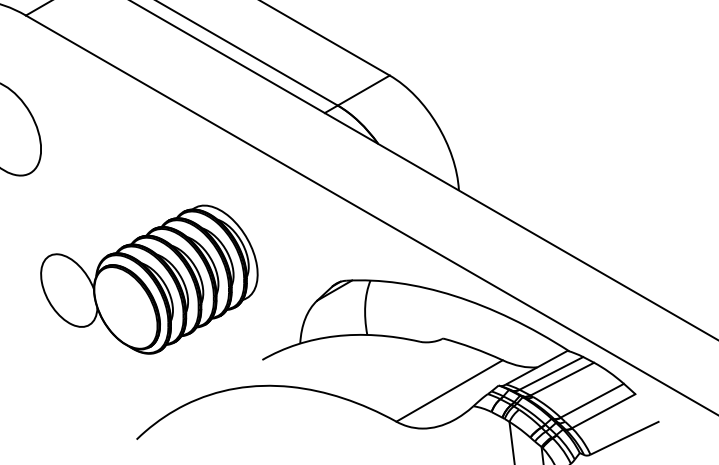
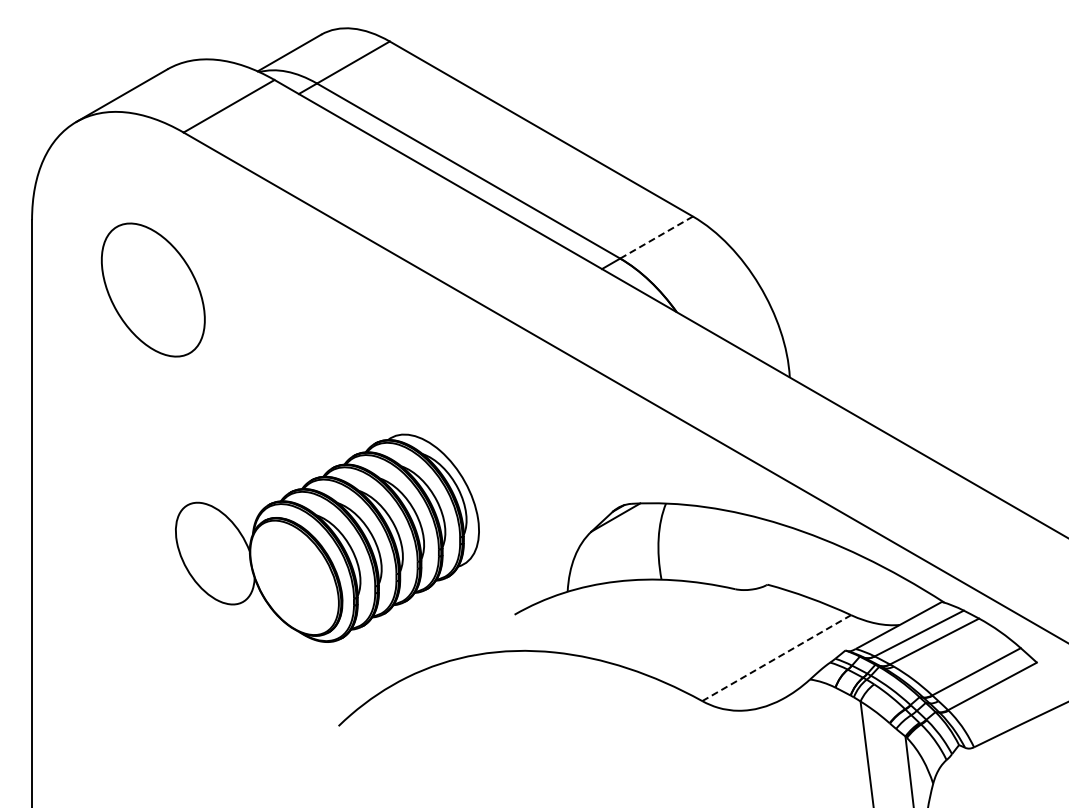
line: (363, 90) -> (656, 237), solid -> dashed
part: (149, 279) -> (327, 537), moved
line: (449, 391) -> (776, 658), solid -> dashed

